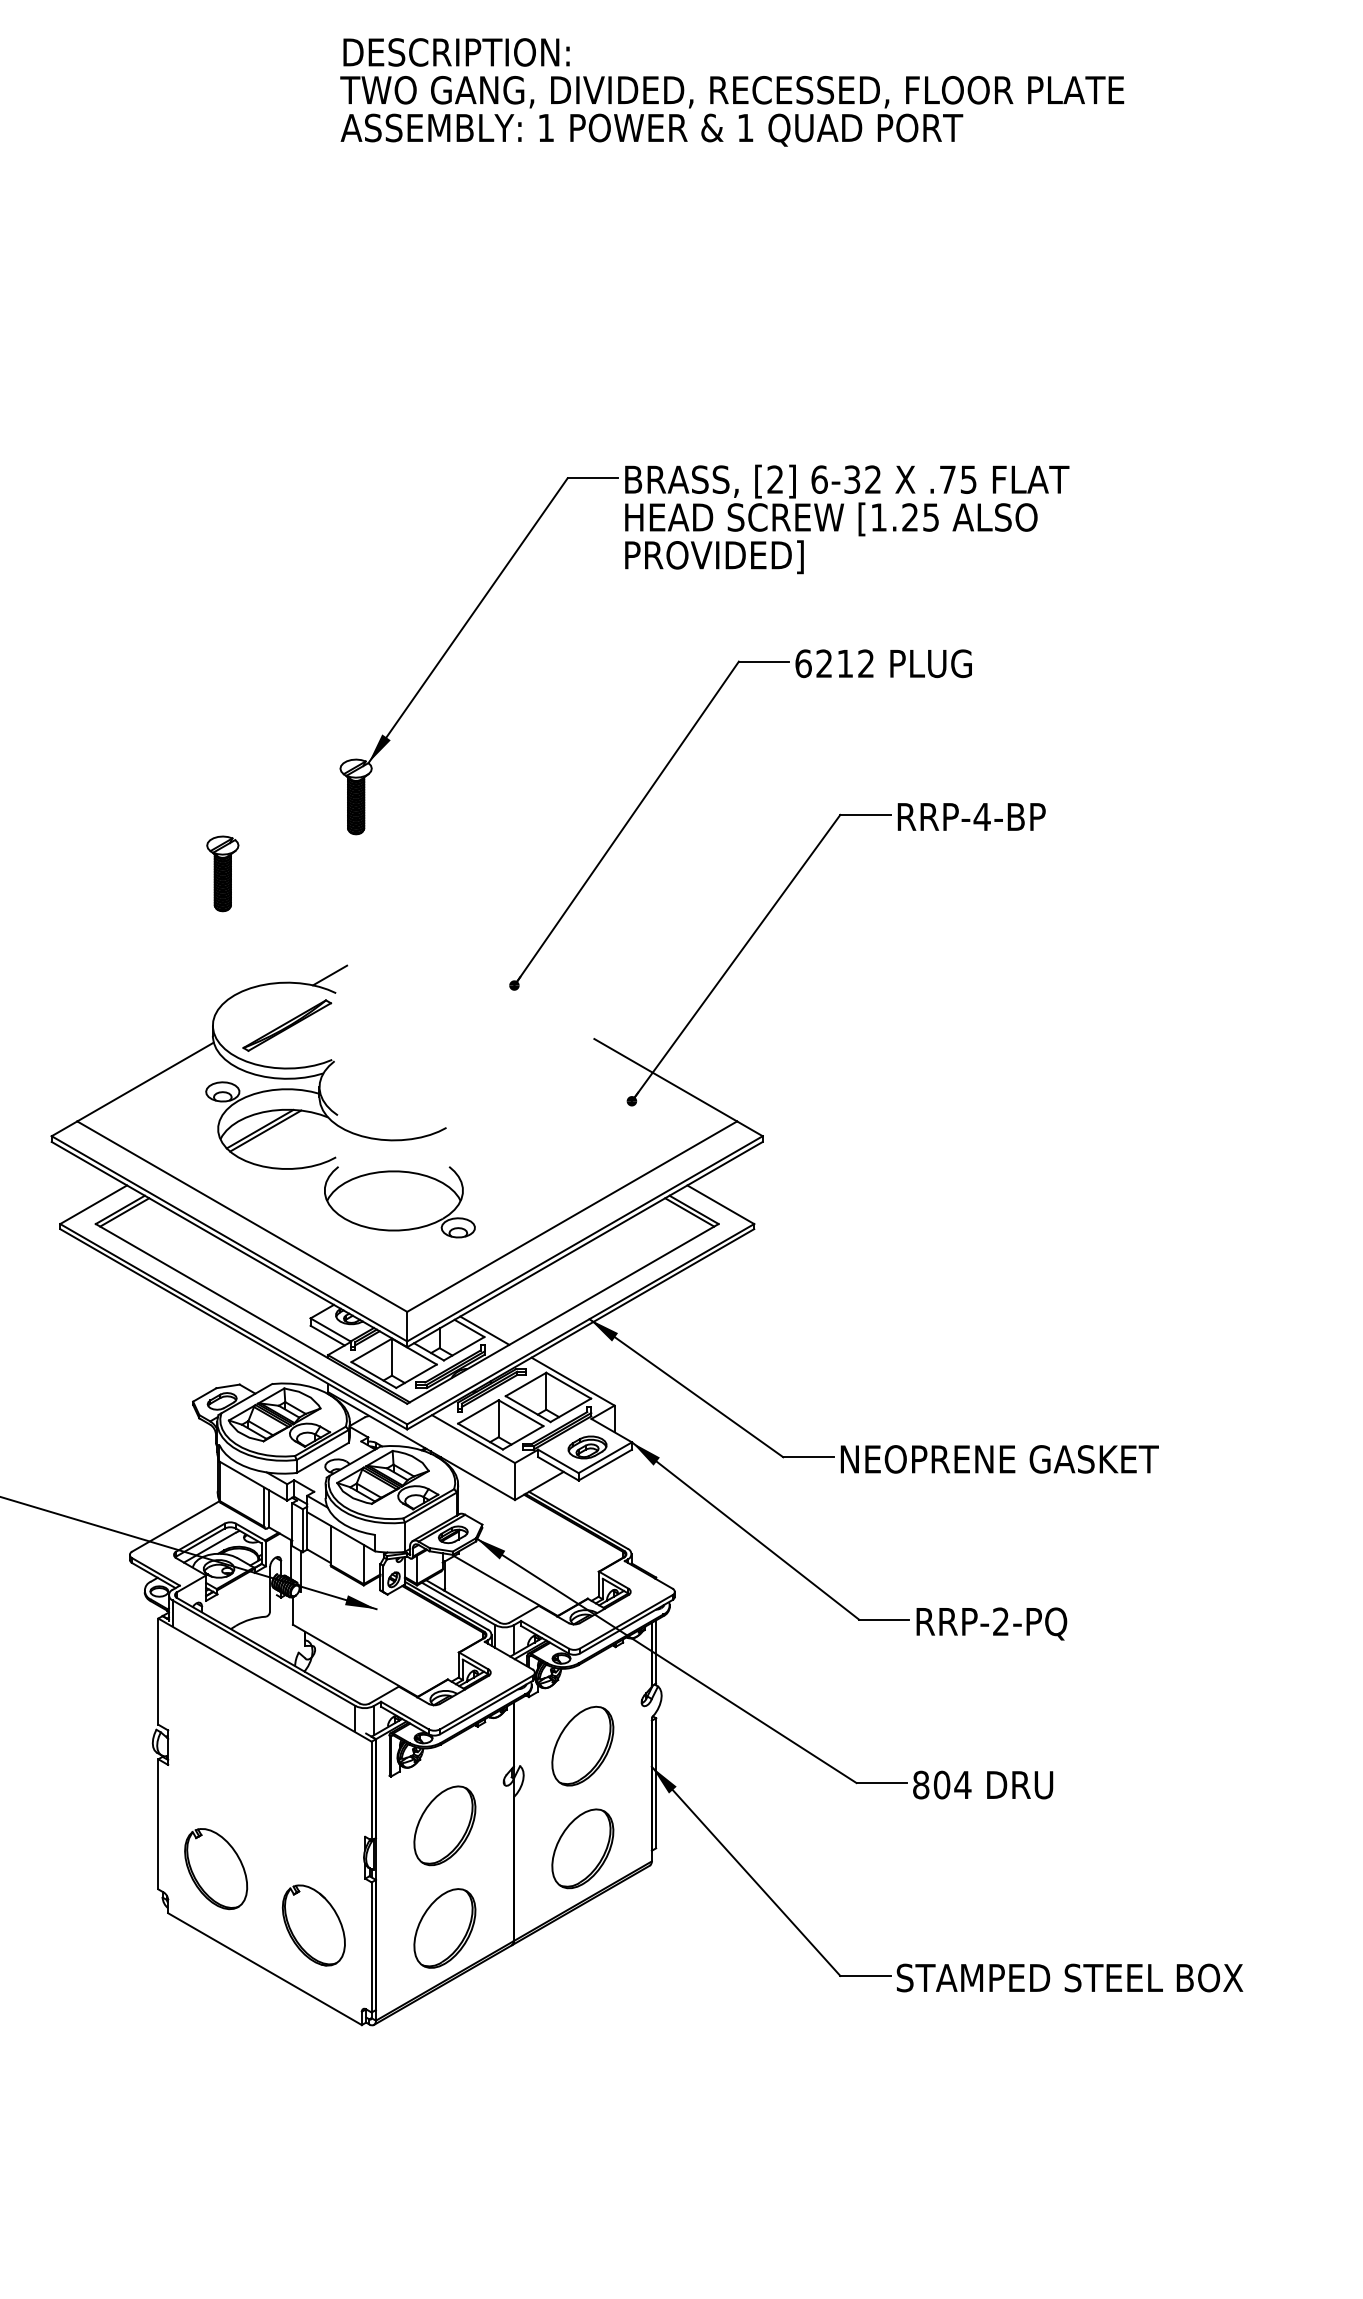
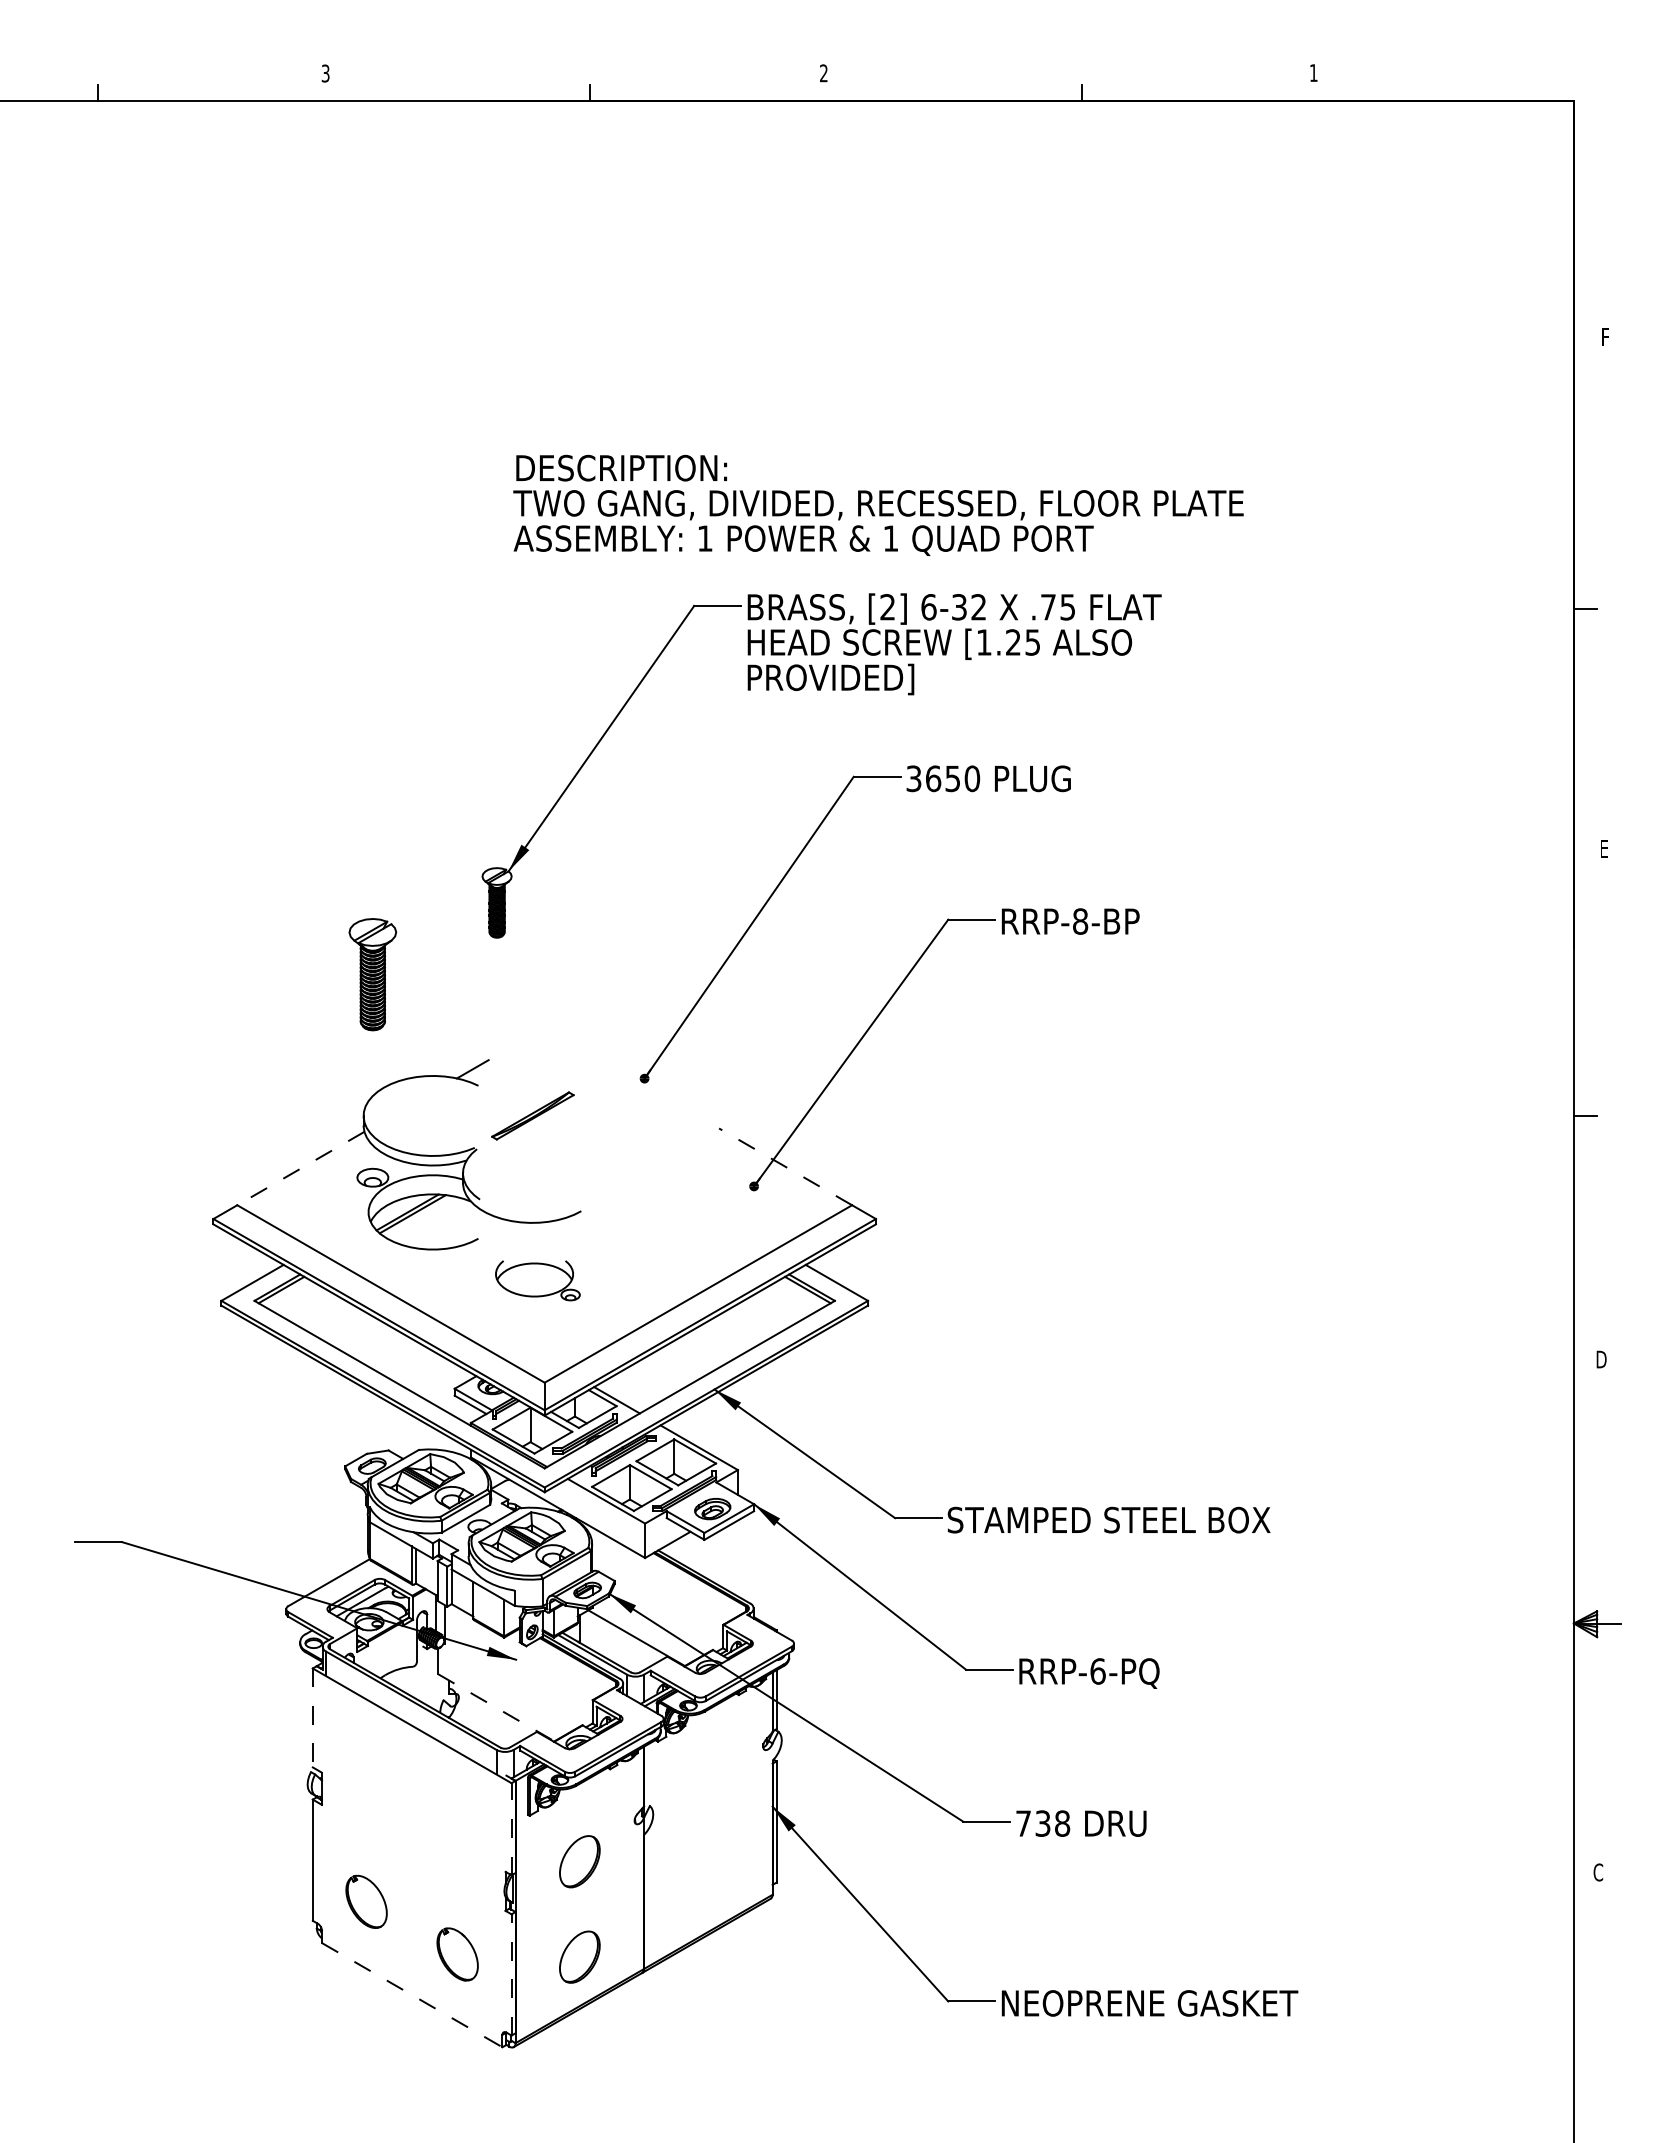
text: (732, 91) -> (878, 504), moved
text: (835, 663) -> (943, 778), 6212 -> 3650
text: (982, 816) -> (1080, 921), RRP-4-BP -> RRP-8-BP
part: (222, 873) -> (372, 974), size x1.6
part: (286, 1025) -> (532, 1115), moved
line: (665, 1079) -> (785, 1166), solid -> dashed
line: (145, 1081) -> (300, 1168), solid -> dashed
part: (399, 1202) -> (537, 1280), size x0.6
text: (1012, 1458) -> (1108, 1519), NEOPRENE GASKET -> STAMPED STEEL BOX
text: (1000, 1621) -> (1097, 1671), RRP-2-PQ -> RRP-6-PQ
line: (355, 1661) -> (496, 1708), solid -> dashed
line: (158, 1672) -> (312, 1718), solid -> dashed
part: (583, 1745) -> (708, 1786), removed
text: (942, 1784) -> (1043, 1823), 804 -> 738
line: (371, 1790) -> (511, 1828), solid -> dashed
part: (444, 1825) -> (579, 1861), size x0.7
part: (583, 1848) -> (708, 1882), removed
part: (215, 1868) -> (366, 1901), size x0.7
part: (313, 1925) -> (457, 1954), size x0.7
part: (444, 1927) -> (579, 1956), size x0.7
line: (371, 1946) -> (511, 1974), solid -> dashed
line: (265, 1969) -> (412, 1995), solid -> dashed
text: (1070, 1978) -> (1162, 2003), STAMPED STEEL BOX -> NEOPRENE GASKET

